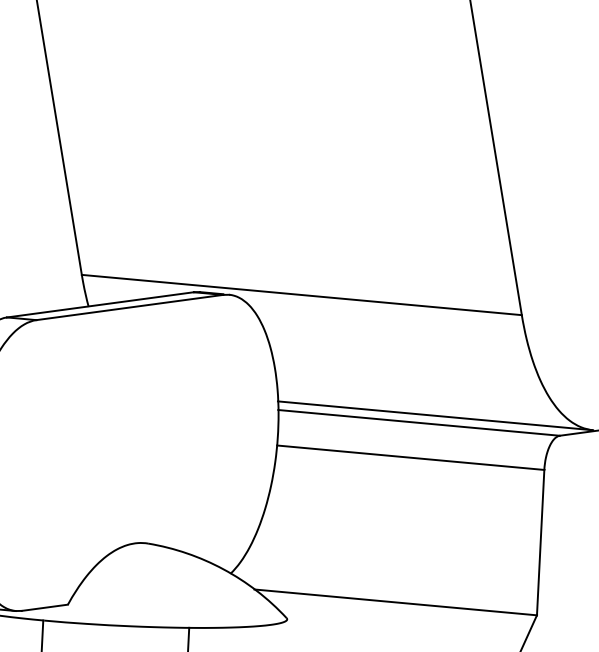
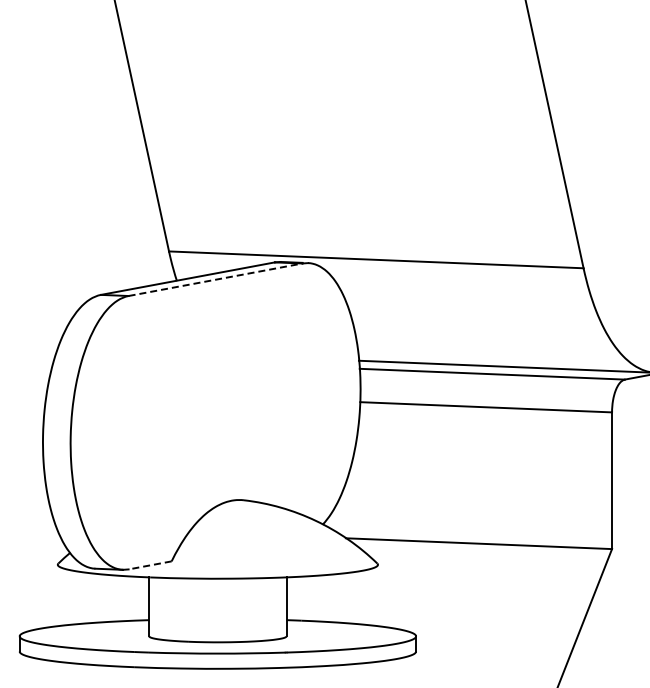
line: (130, 307) -> (216, 279), solid -> dashed
line: (45, 607) -> (150, 565), solid -> dashed

